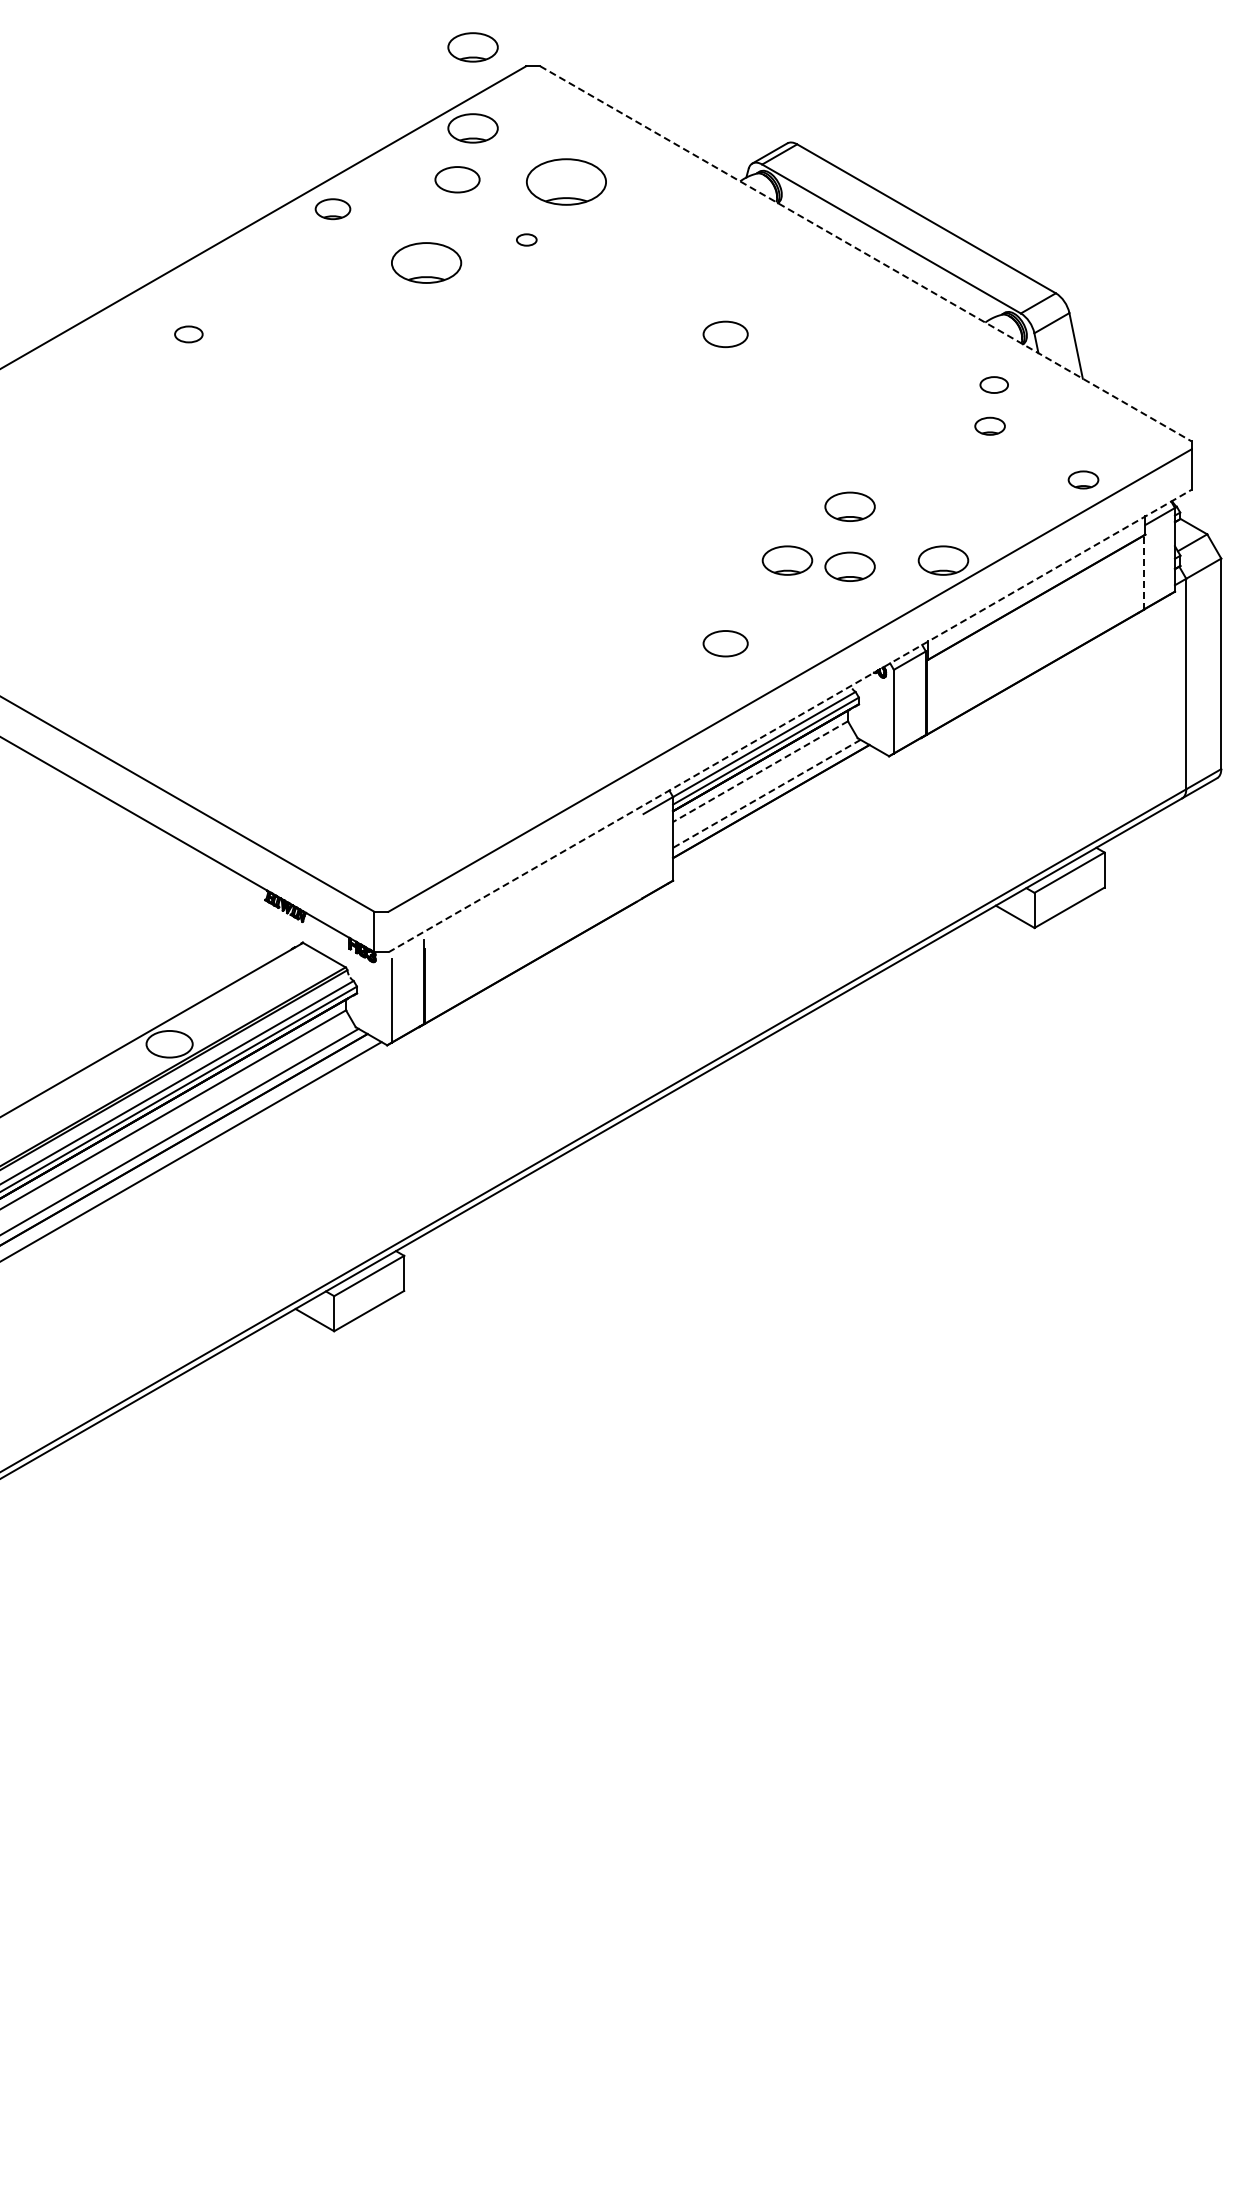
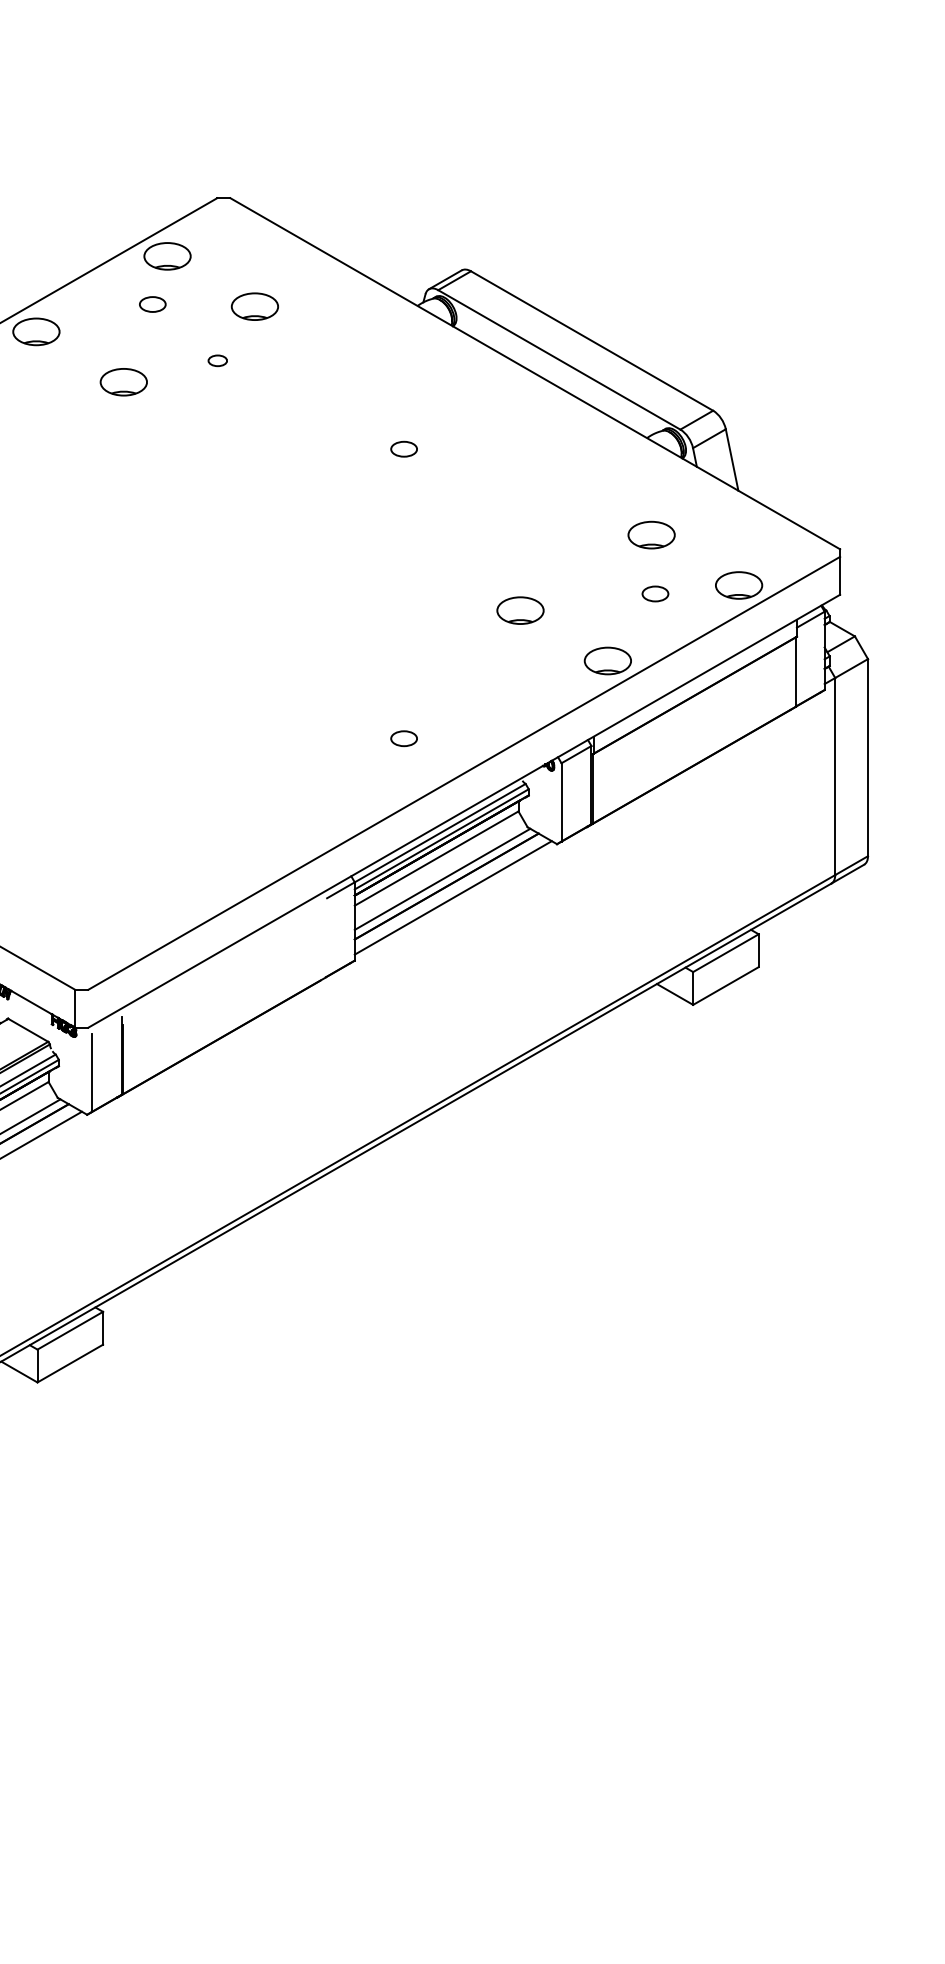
part: (472, 47) -> (166, 180), removed
part: (456, 179) -> (152, 304), size x0.62
part: (566, 182) -> (255, 306), size x0.62
part: (332, 209) -> (35, 332), size x1.43
line: (865, 253) -> (534, 373), dashed -> solid
part: (425, 262) -> (122, 381), size x0.71
part: (725, 334) -> (403, 449), size x0.62
part: (993, 384) -> (654, 593), moved
part: (989, 426) -> (651, 535), size x1.67
part: (1083, 479) -> (739, 585), size x1.67
part: (787, 560) -> (461, 660), removed
part: (849, 566) -> (519, 666), removed
line: (1144, 571) -> (796, 671), dashed -> solid
part: (725, 643) -> (403, 738), size x0.62
line: (790, 720) -> (464, 810), dashed -> solid
line: (760, 771) -> (436, 858), dashed -> solid
line: (766, 794) -> (442, 879), dashed -> solid
line: (778, 813) -> (453, 897), added

